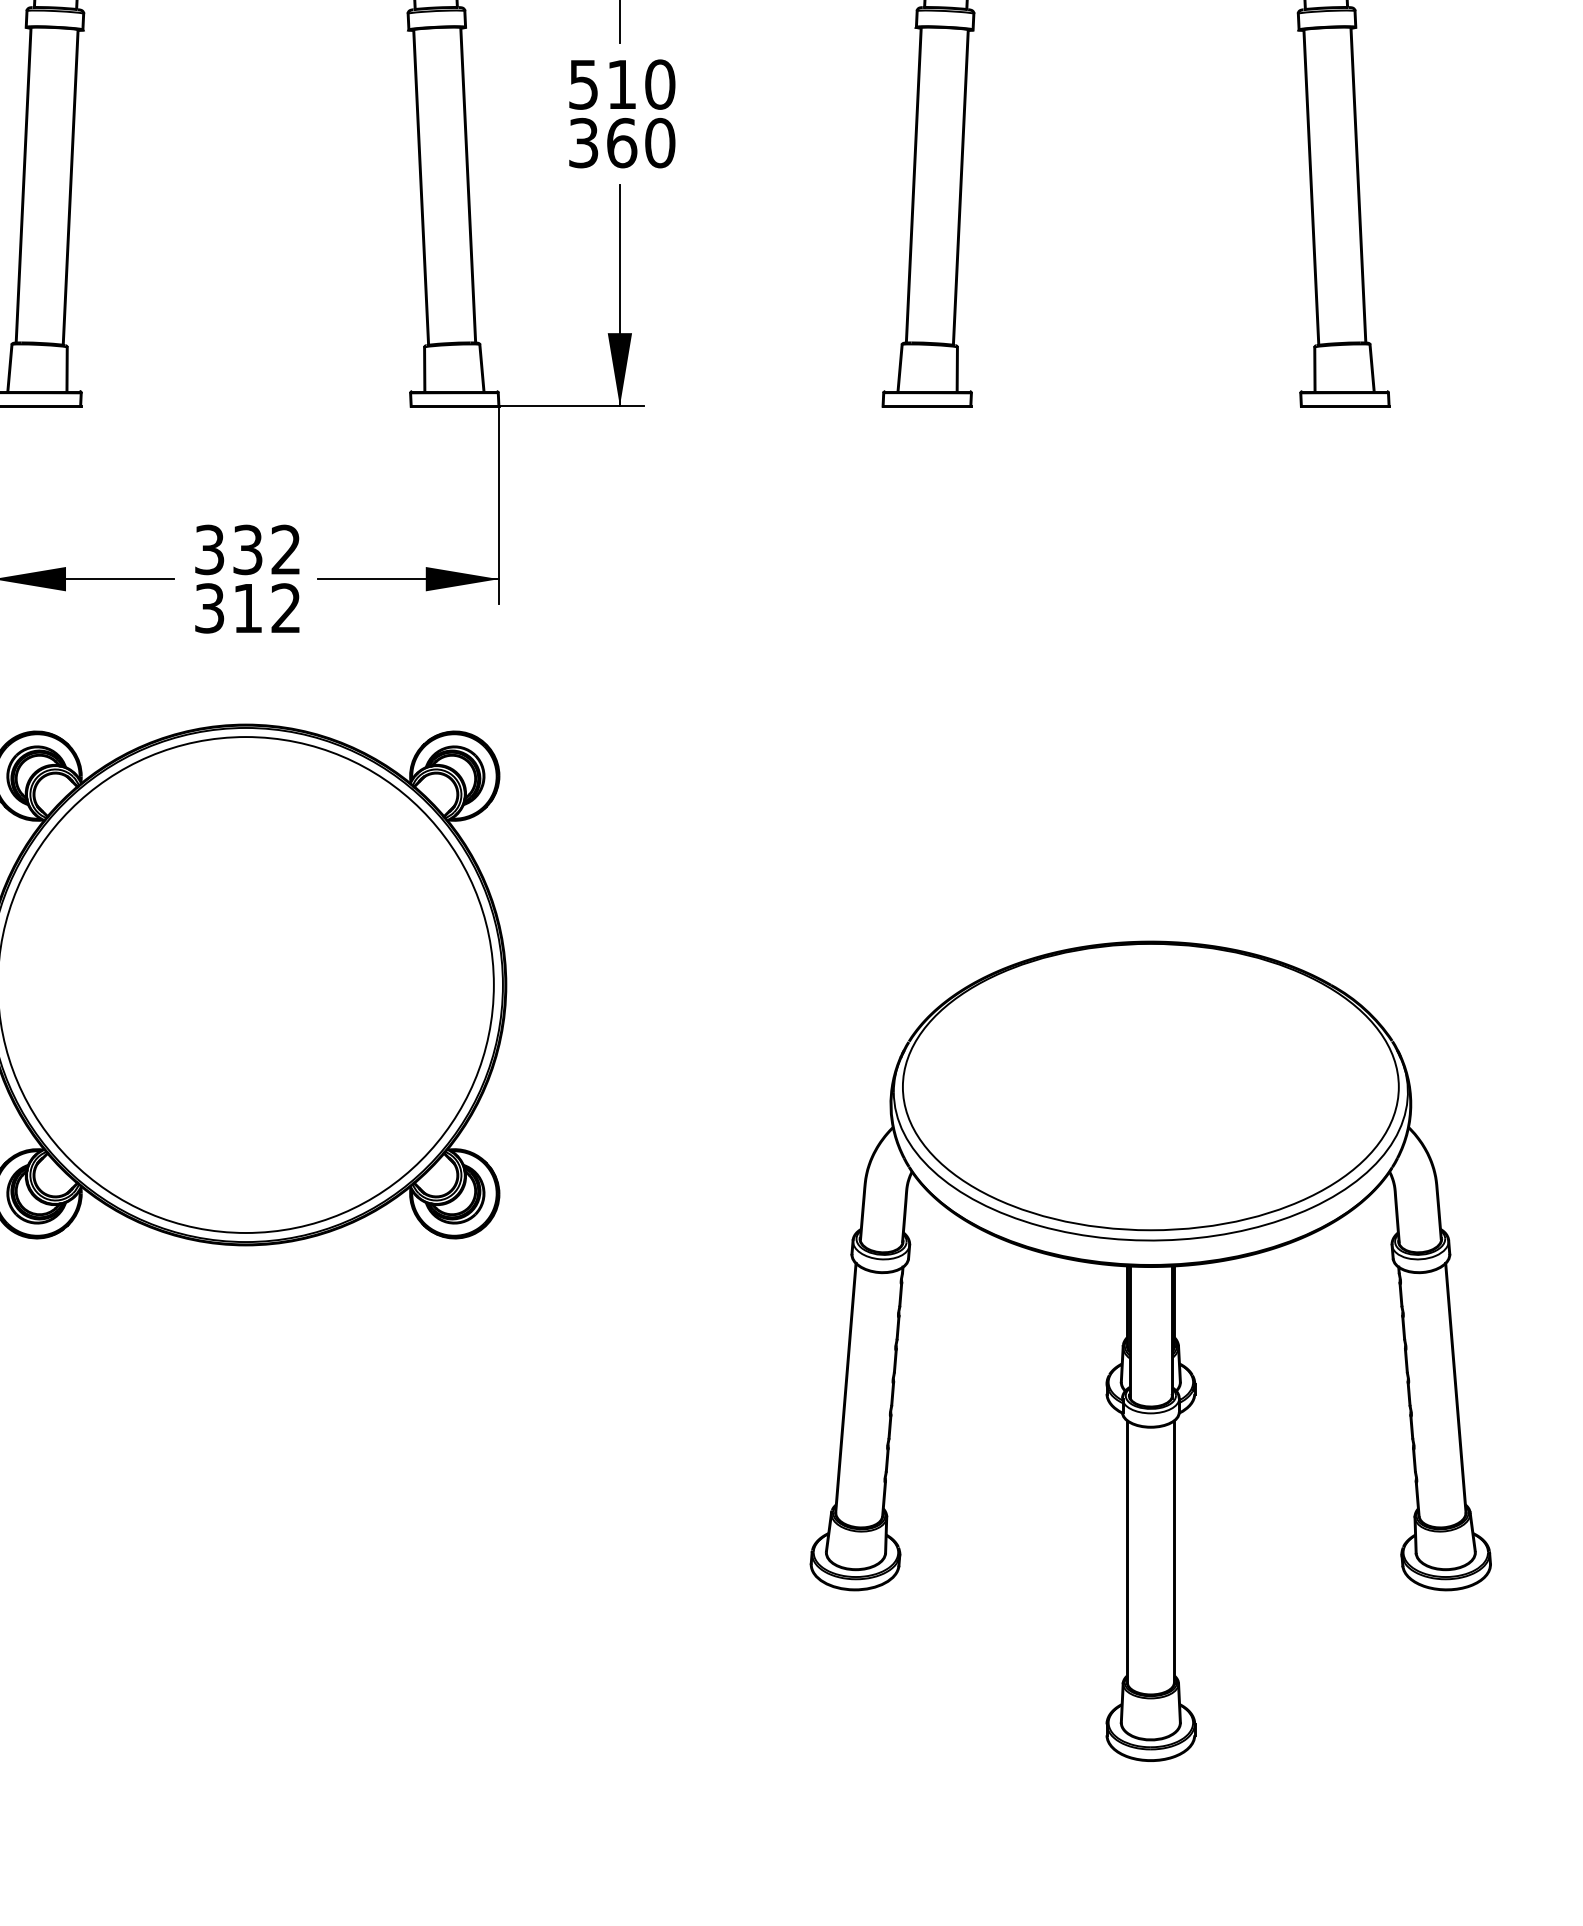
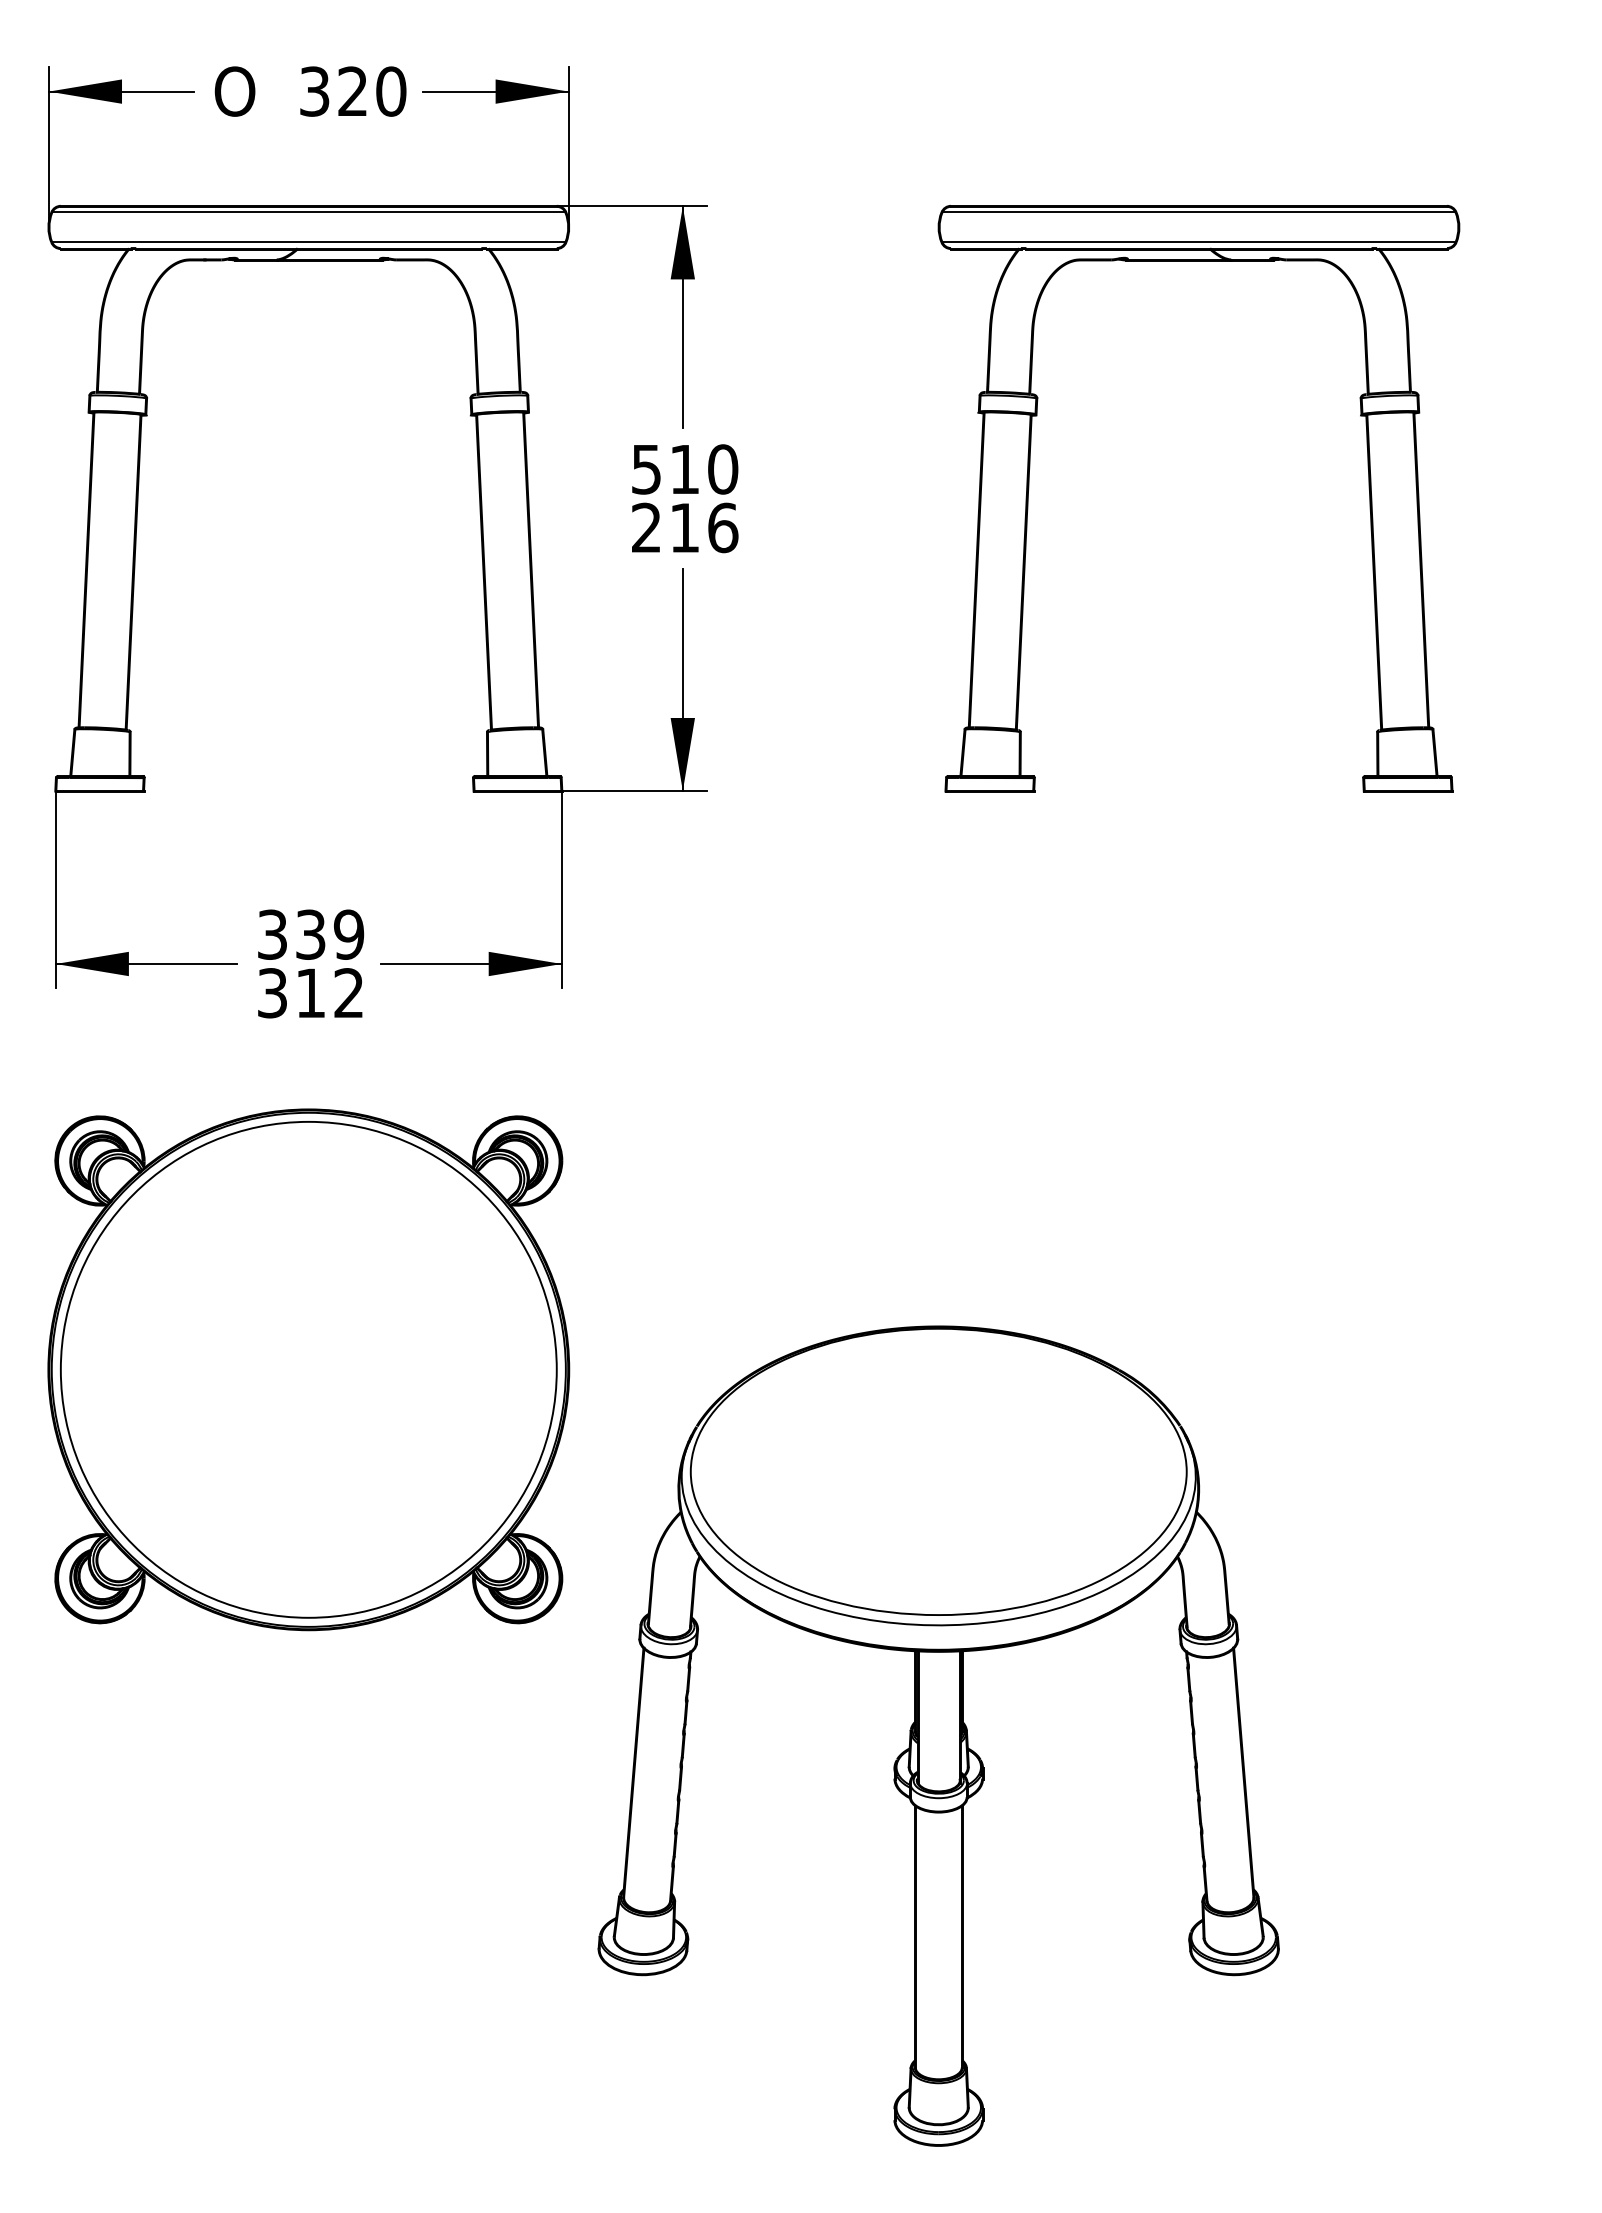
text: (622, 142) -> (685, 527), 360 -> 216
text: (286, 549) -> (349, 934), 332 -> 339
part: (1150, 1350) -> (938, 1735), moved

